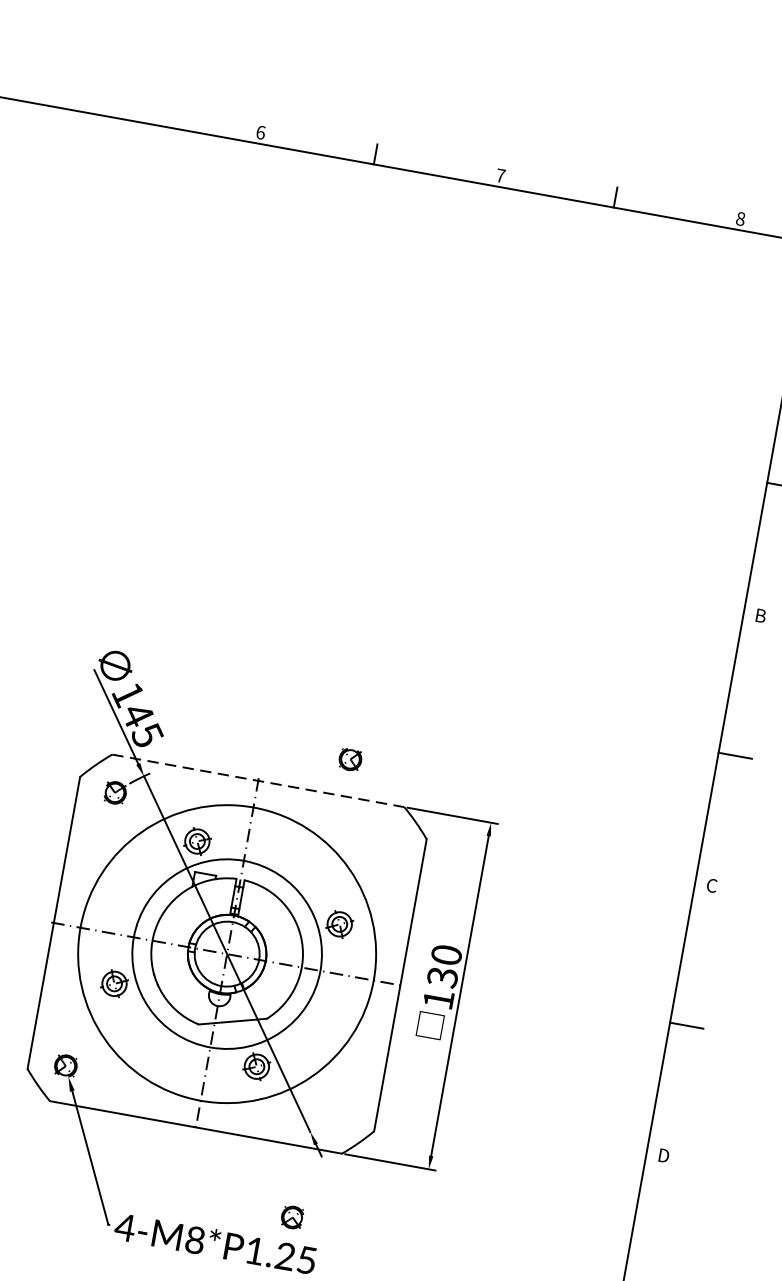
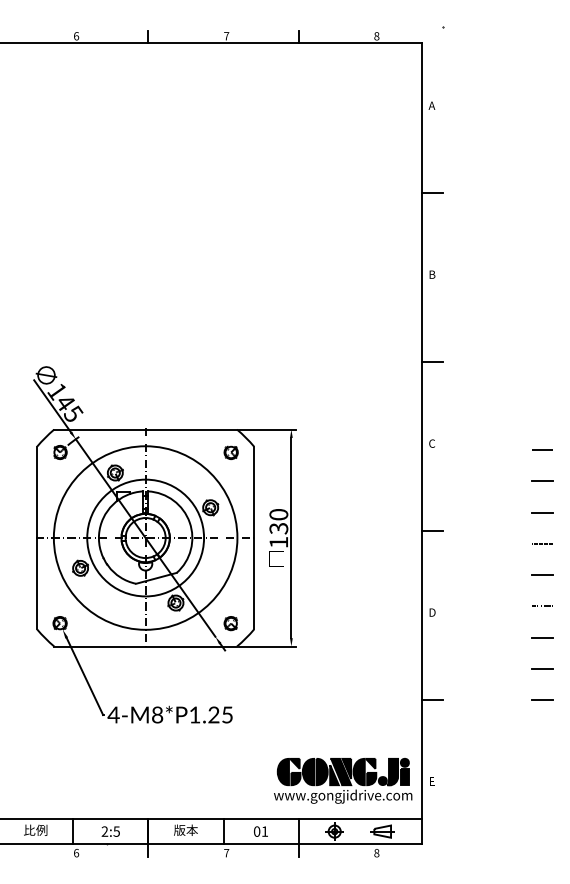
part: (349, 759) -> (230, 452), moved
line: (259, 780) -> (146, 429), dashed -> solid
part: (291, 1217) -> (230, 623), moved

